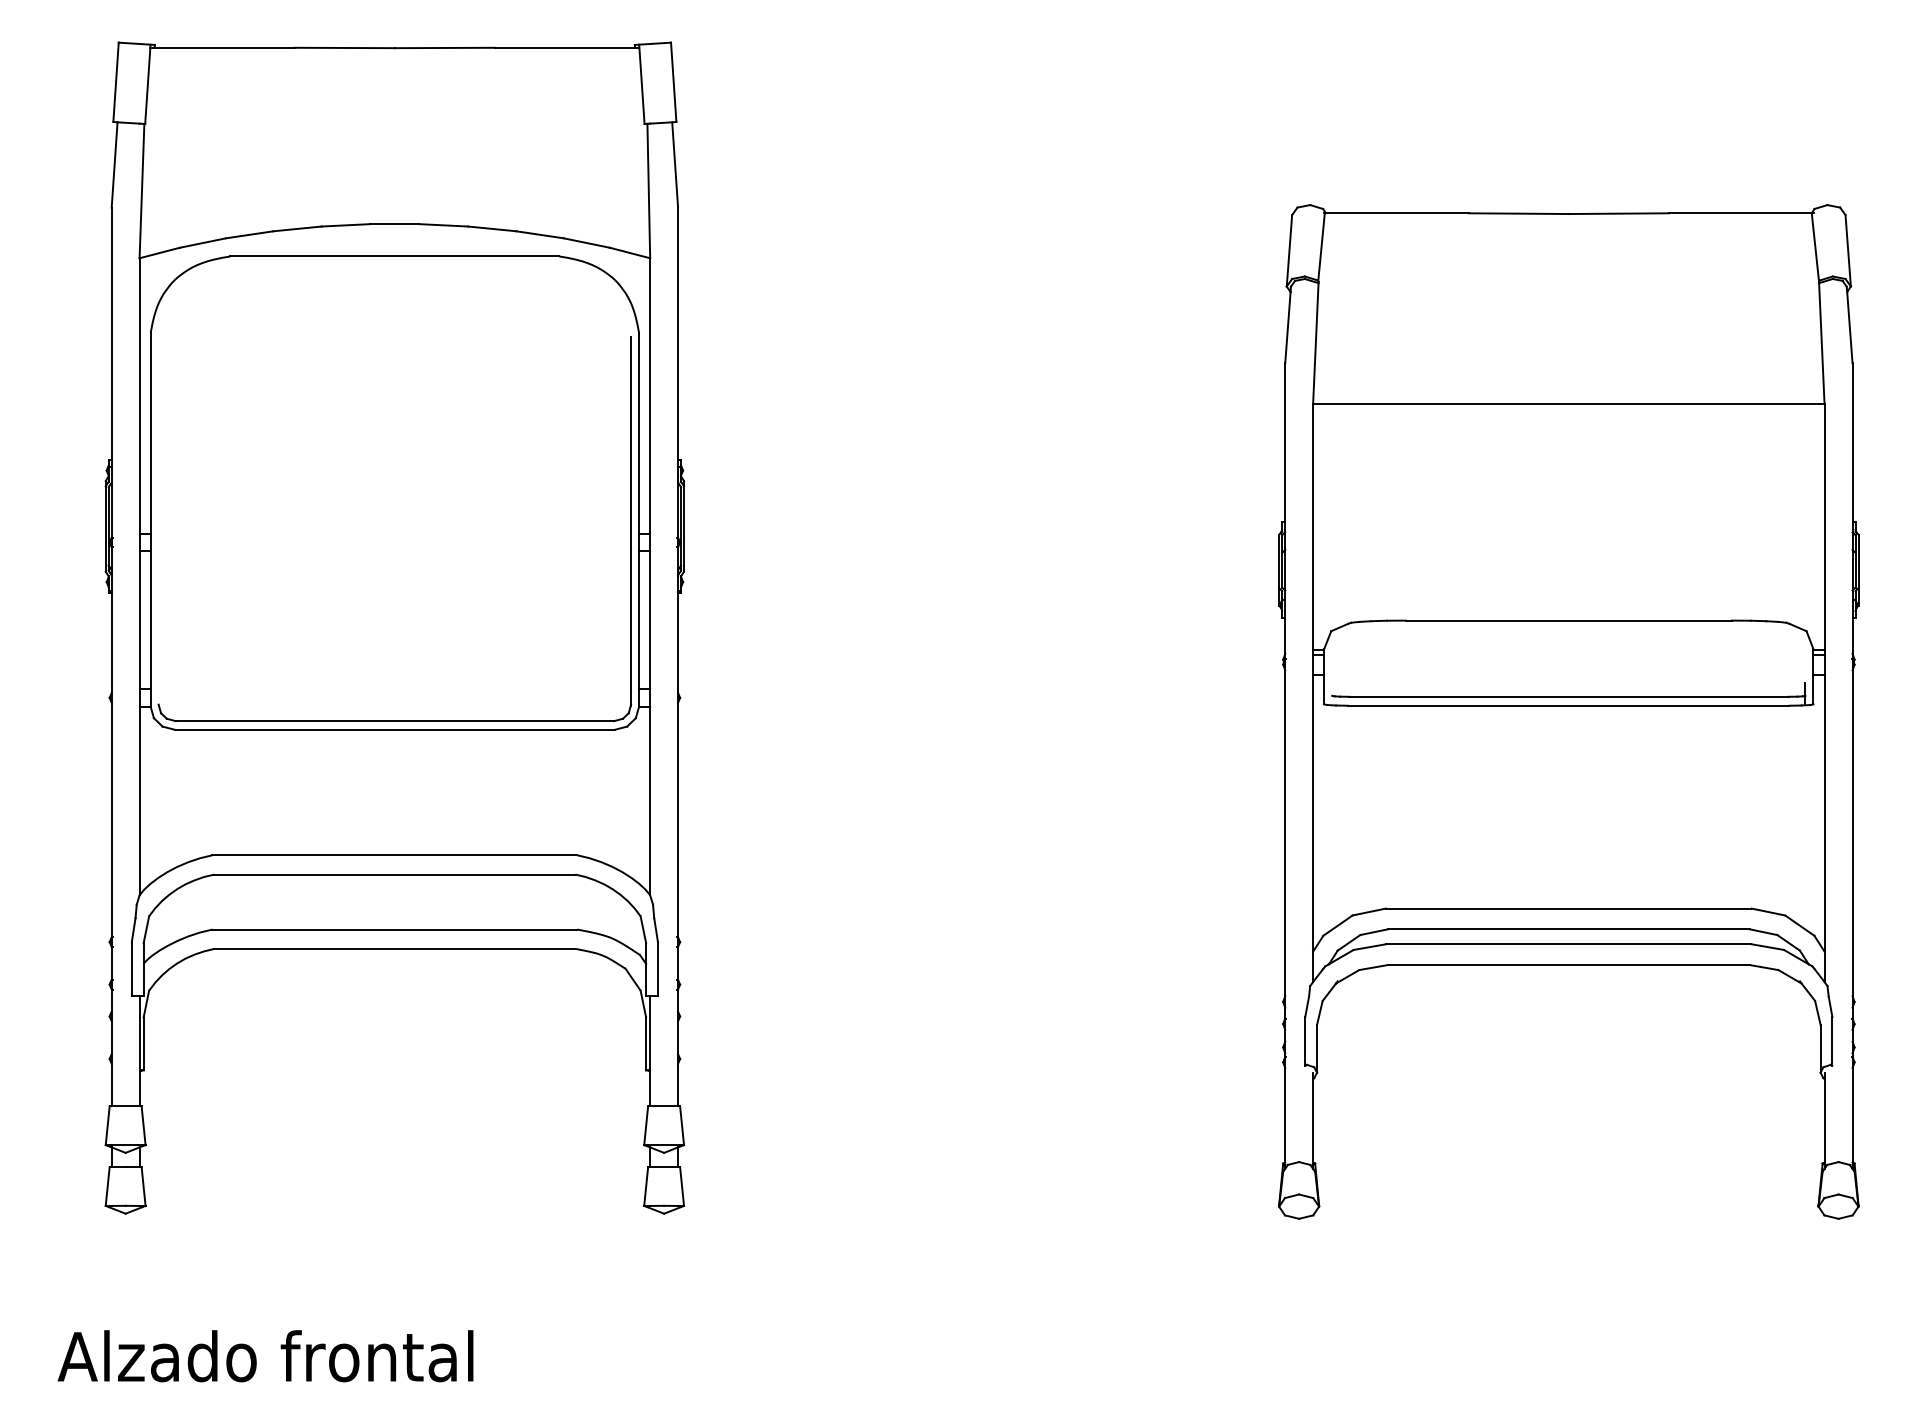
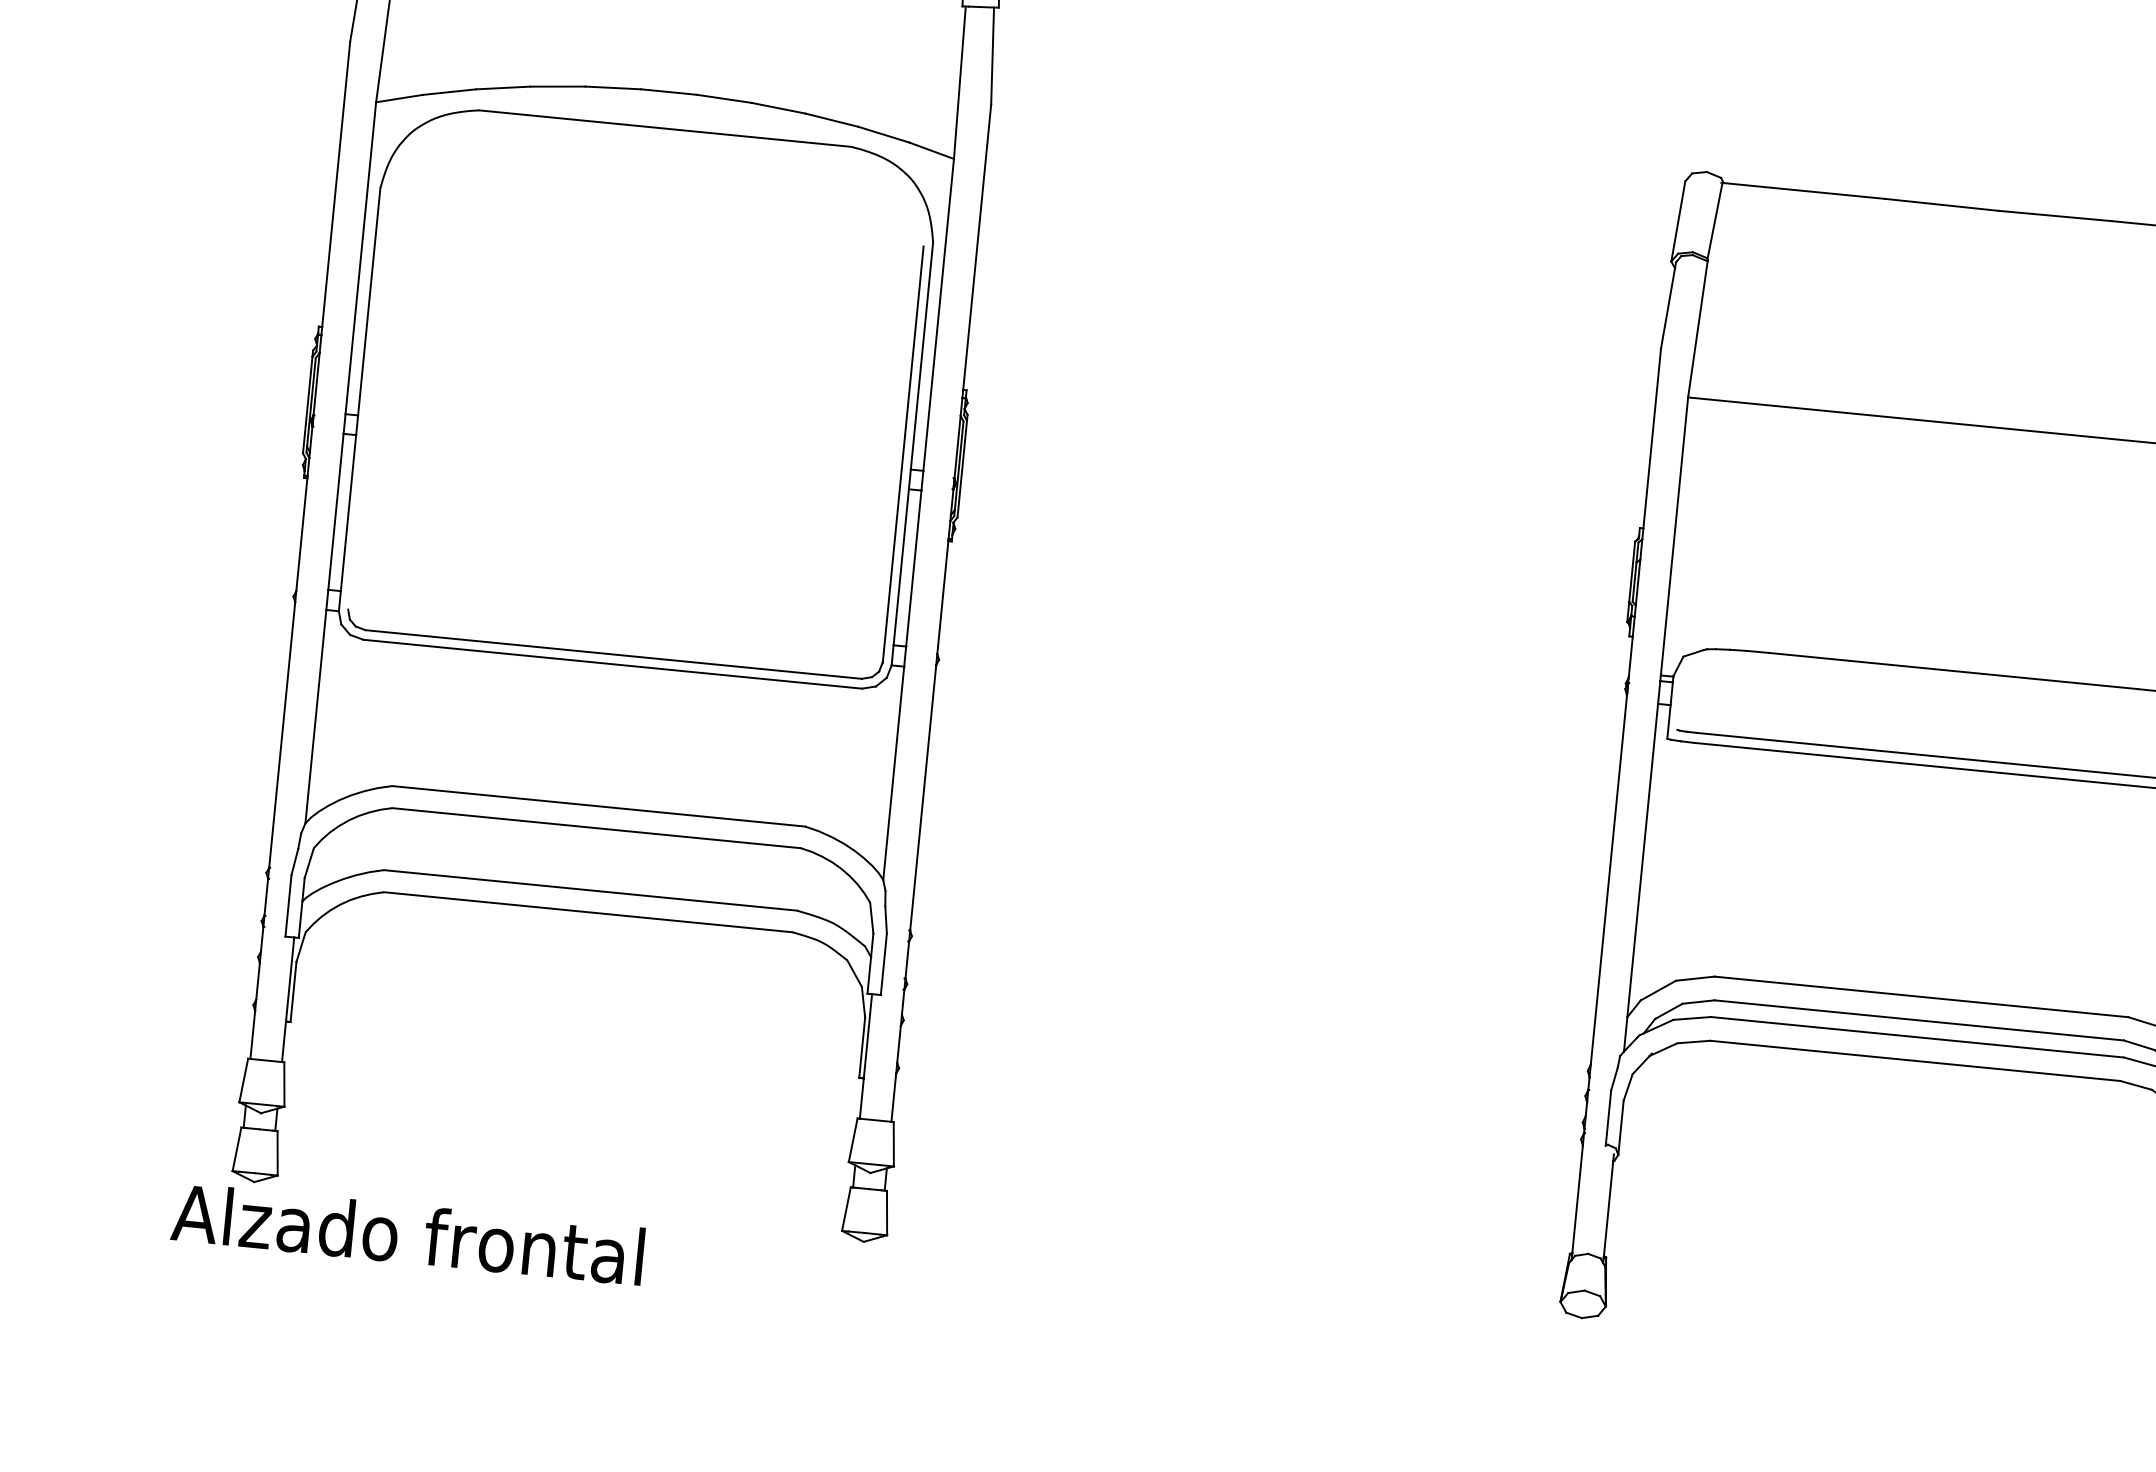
text: (265, 1356) -> (407, 1234), moved

